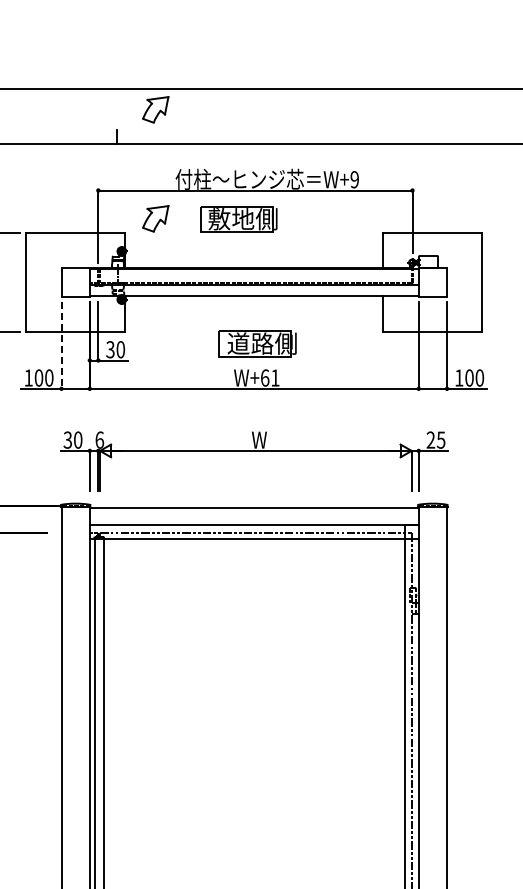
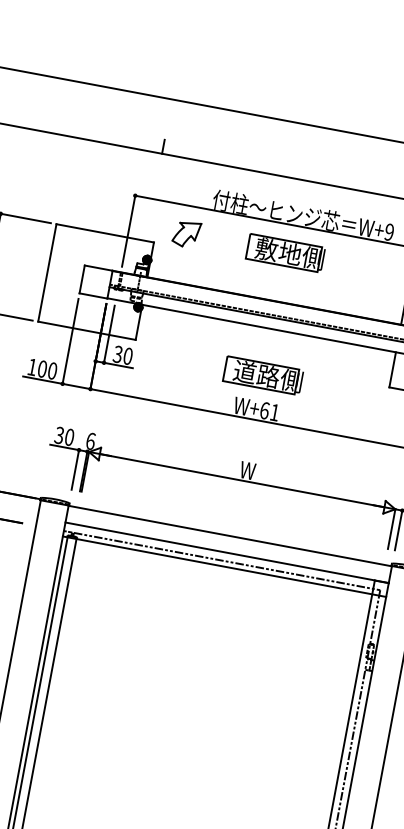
part: (155, 109) -> (206, 126), removed
part: (238, 219) -> (285, 253), moved
line: (61, 346) -> (70, 342), dashed -> solid

